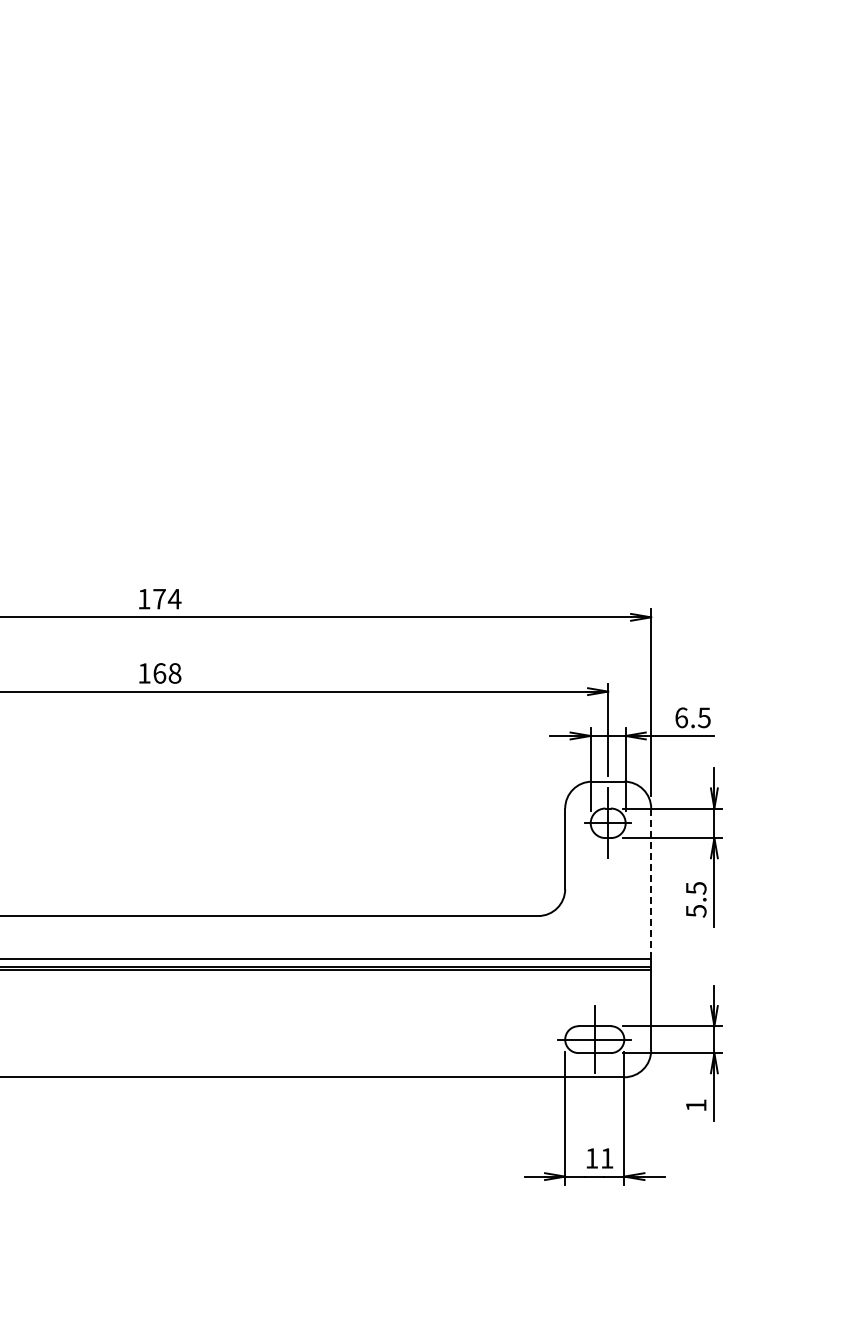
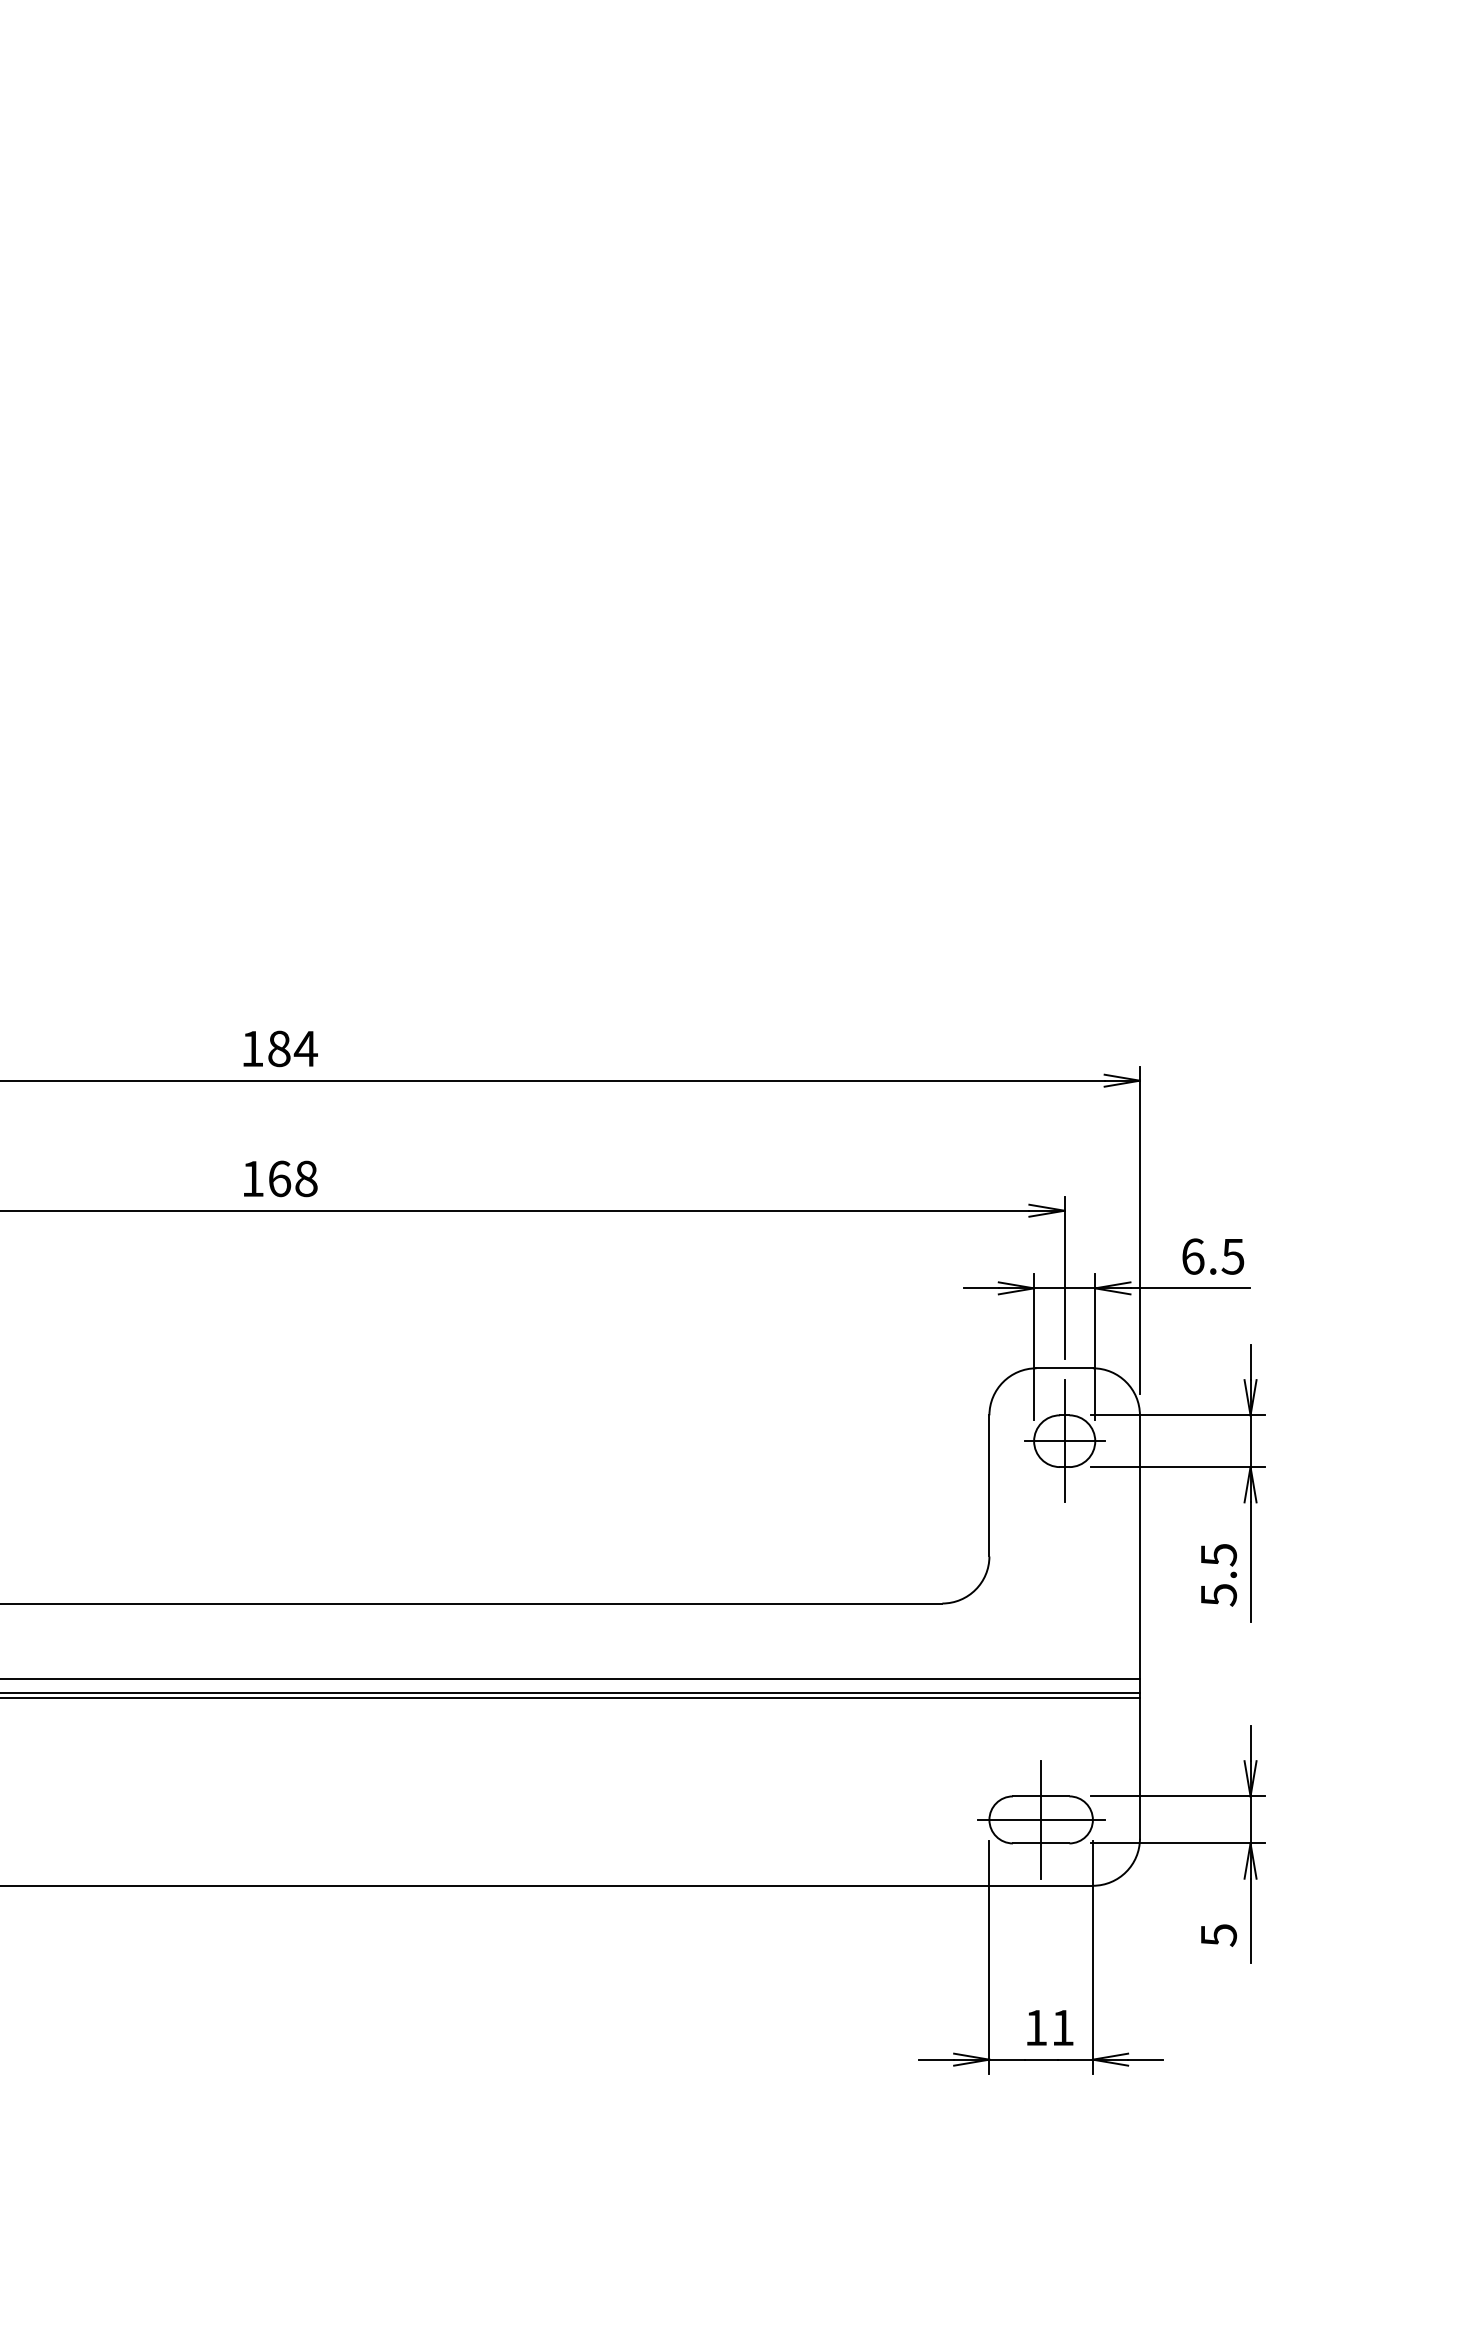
text: (159, 598) -> (279, 1047), 174 -> 184
line: (651, 883) -> (1140, 1546), dashed -> solid
text: (696, 1105) -> (1219, 1935), 1 -> 5

